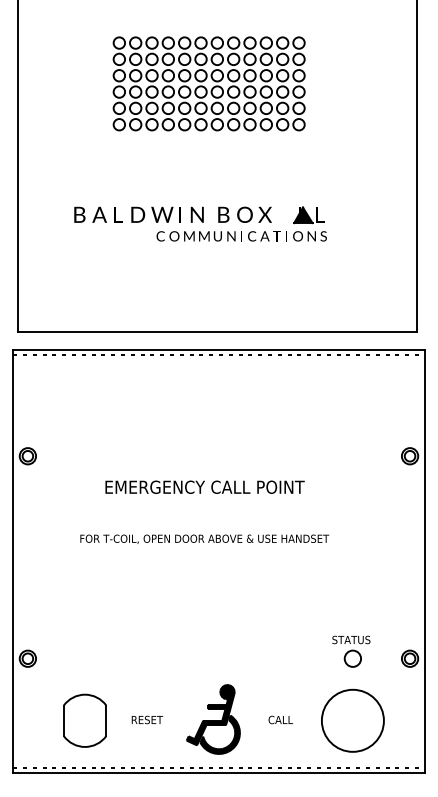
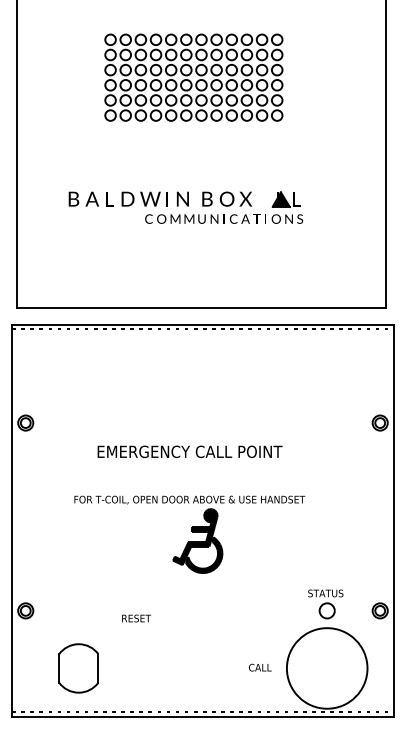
text: (146, 719) -> (135, 618), moved
part: (213, 719) -> (197, 541), moved
circle: (352, 720) -> (326, 668), size x1.4

